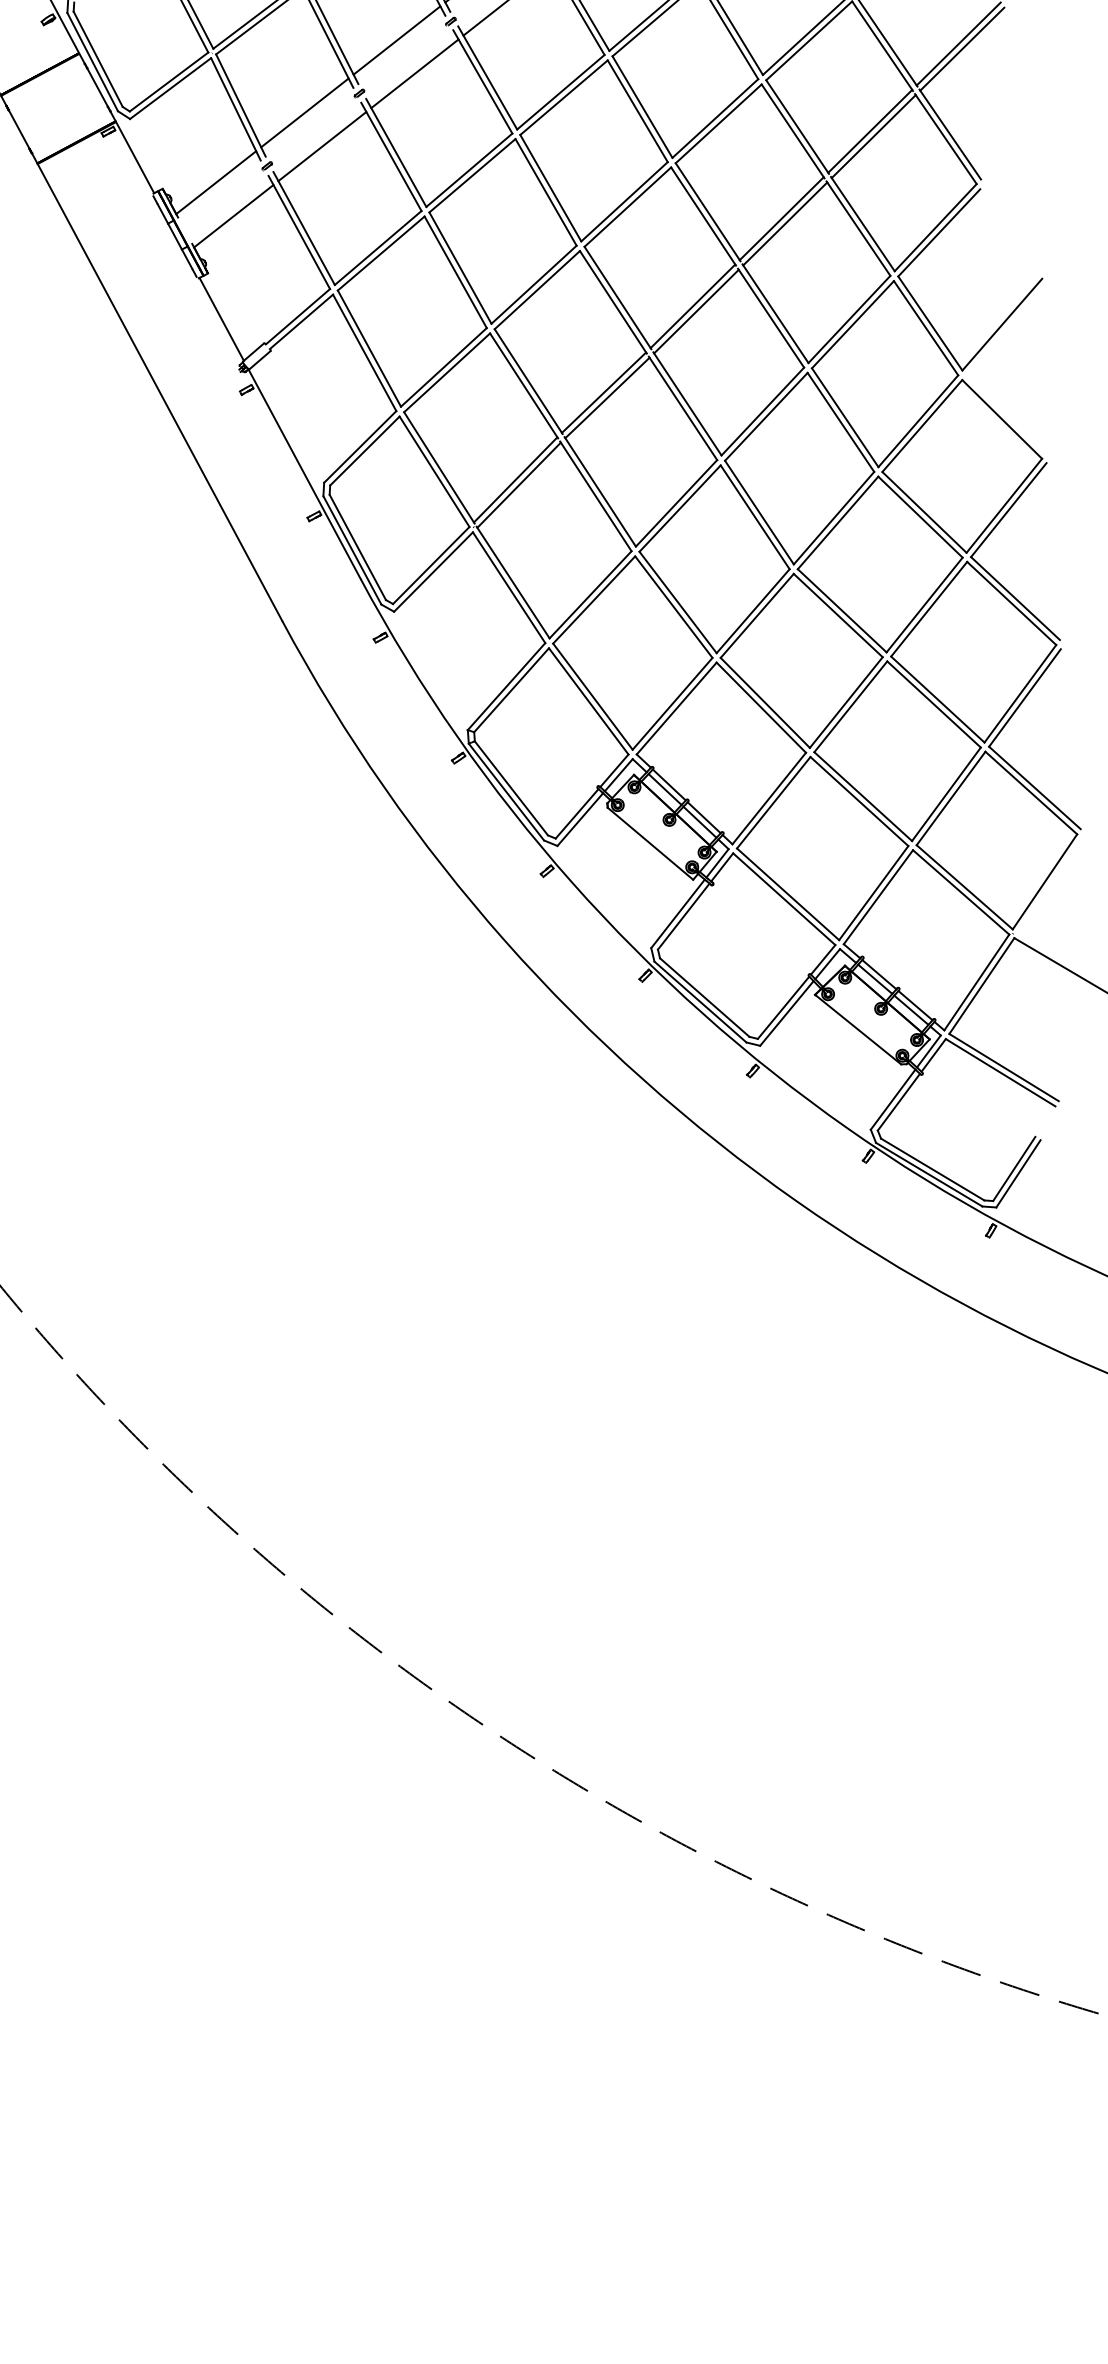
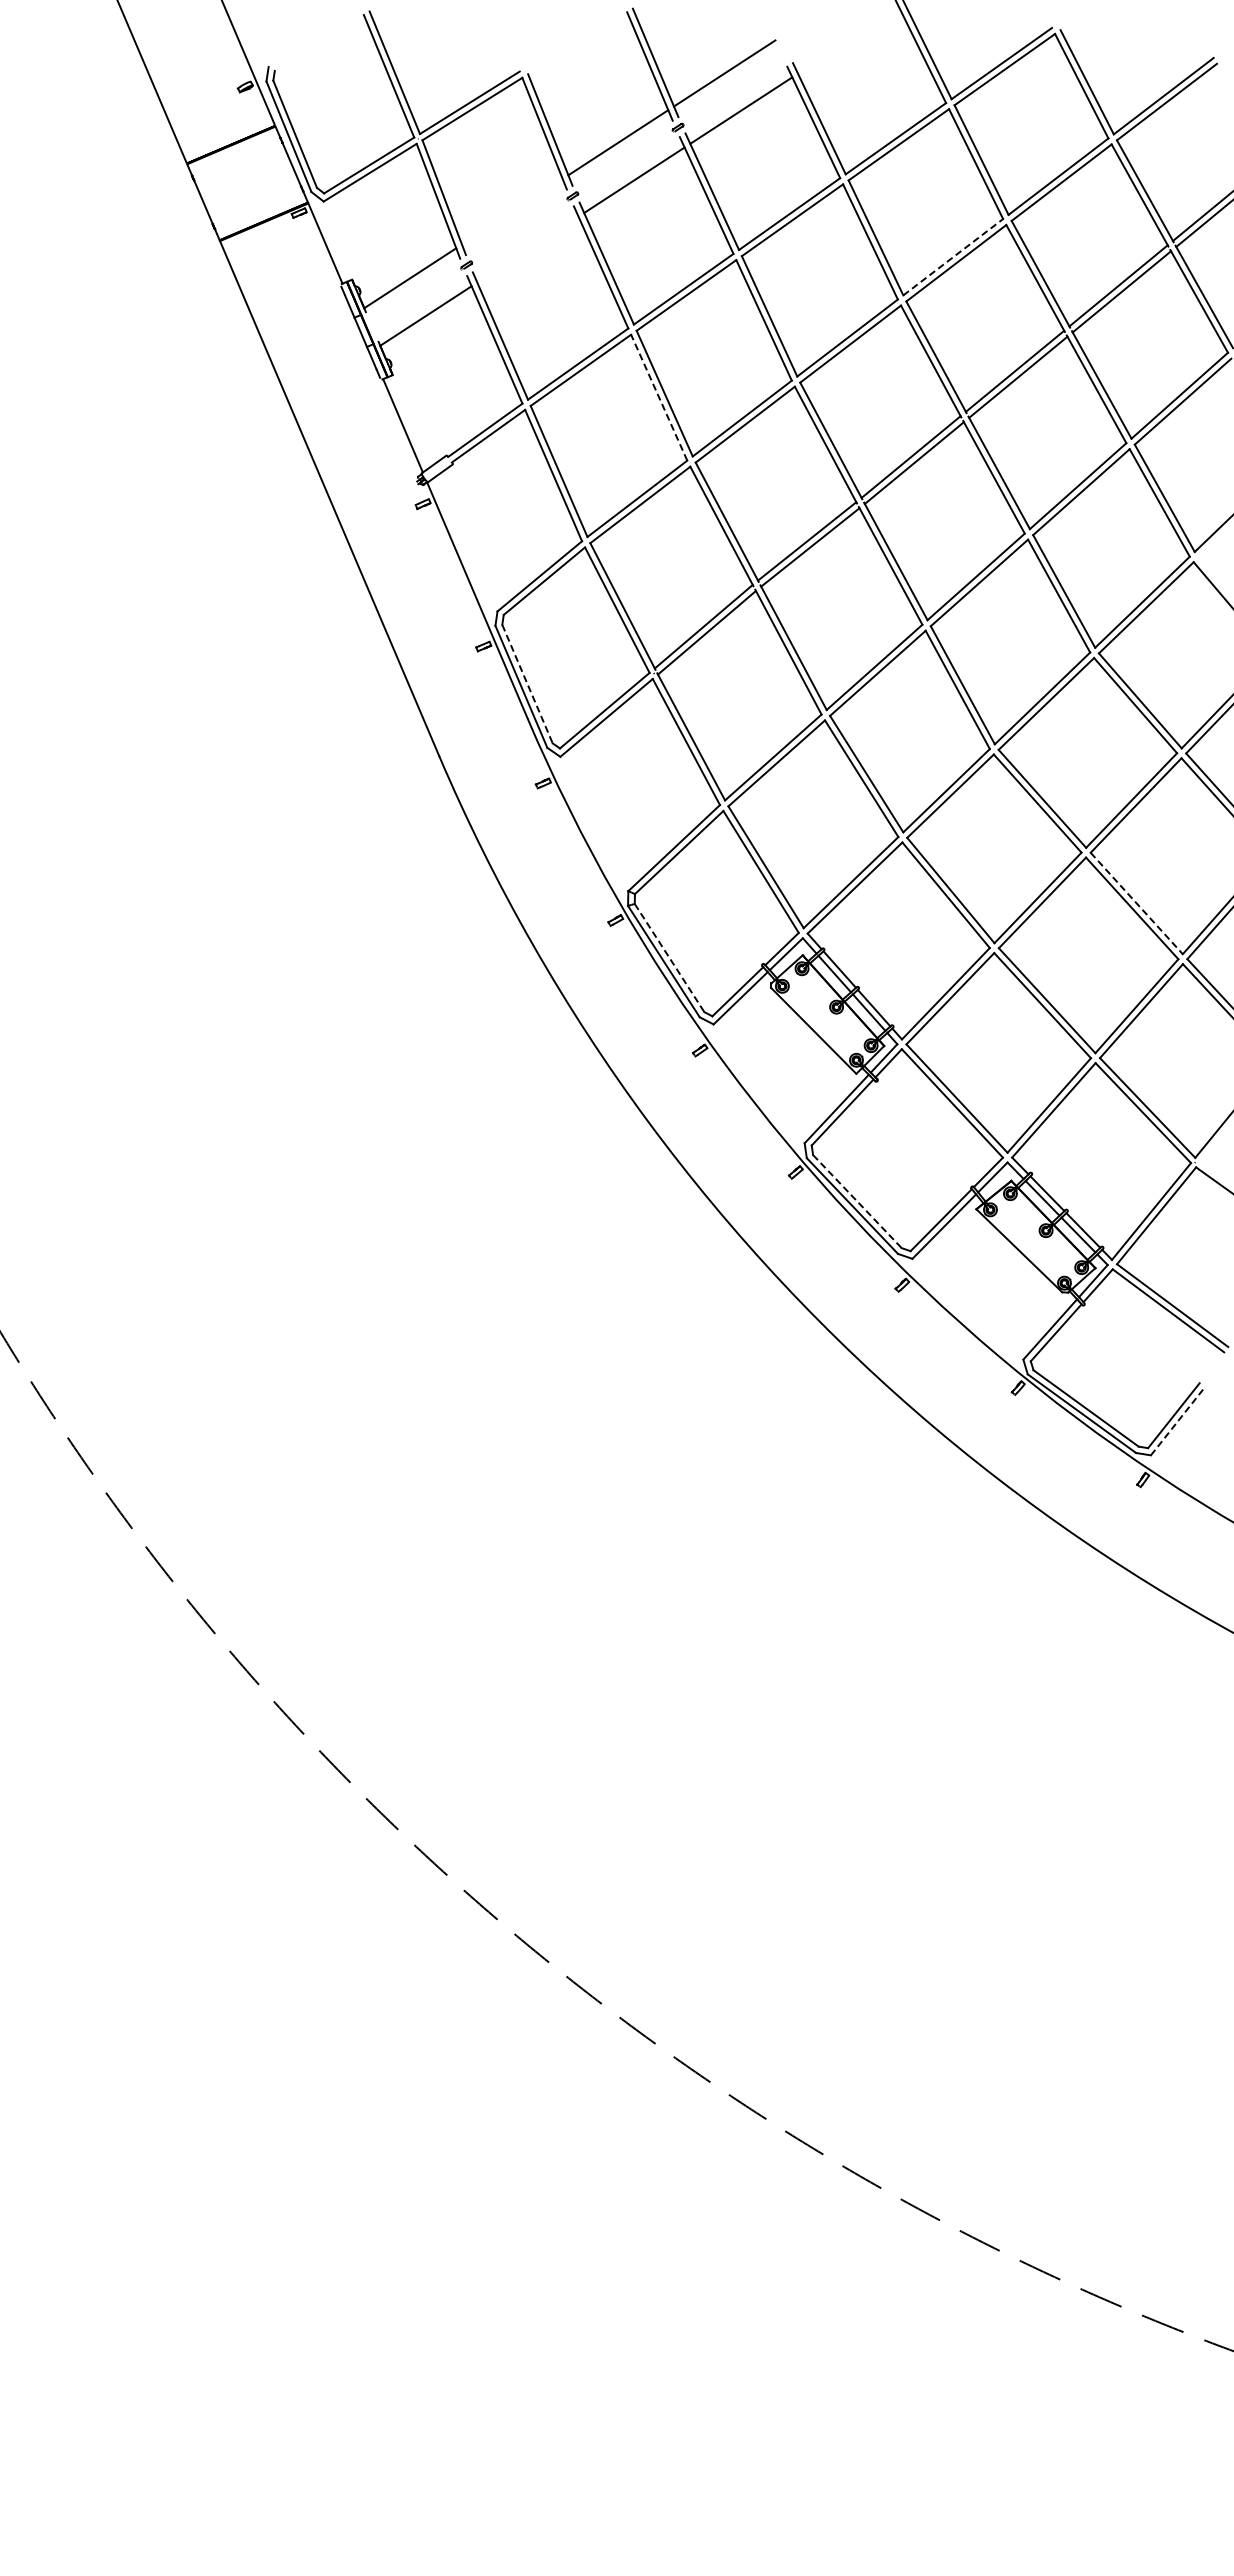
line: (304, 112) -> (511, 211), removed
line: (715, 118) -> (953, 257), solid -> dashed
line: (322, 146) -> (527, 249), removed
line: (455, 272) -> (659, 397), solid -> dashed
line: (357, 547) -> (527, 684), solid -> dashed
line: (937, 699) -> (1136, 903), solid -> dashed
line: (511, 788) -> (669, 958), solid -> dashed
line: (704, 997) -> (857, 1201), solid -> dashed
line: (1018, 1173) -> (1178, 1420), solid -> dashed

